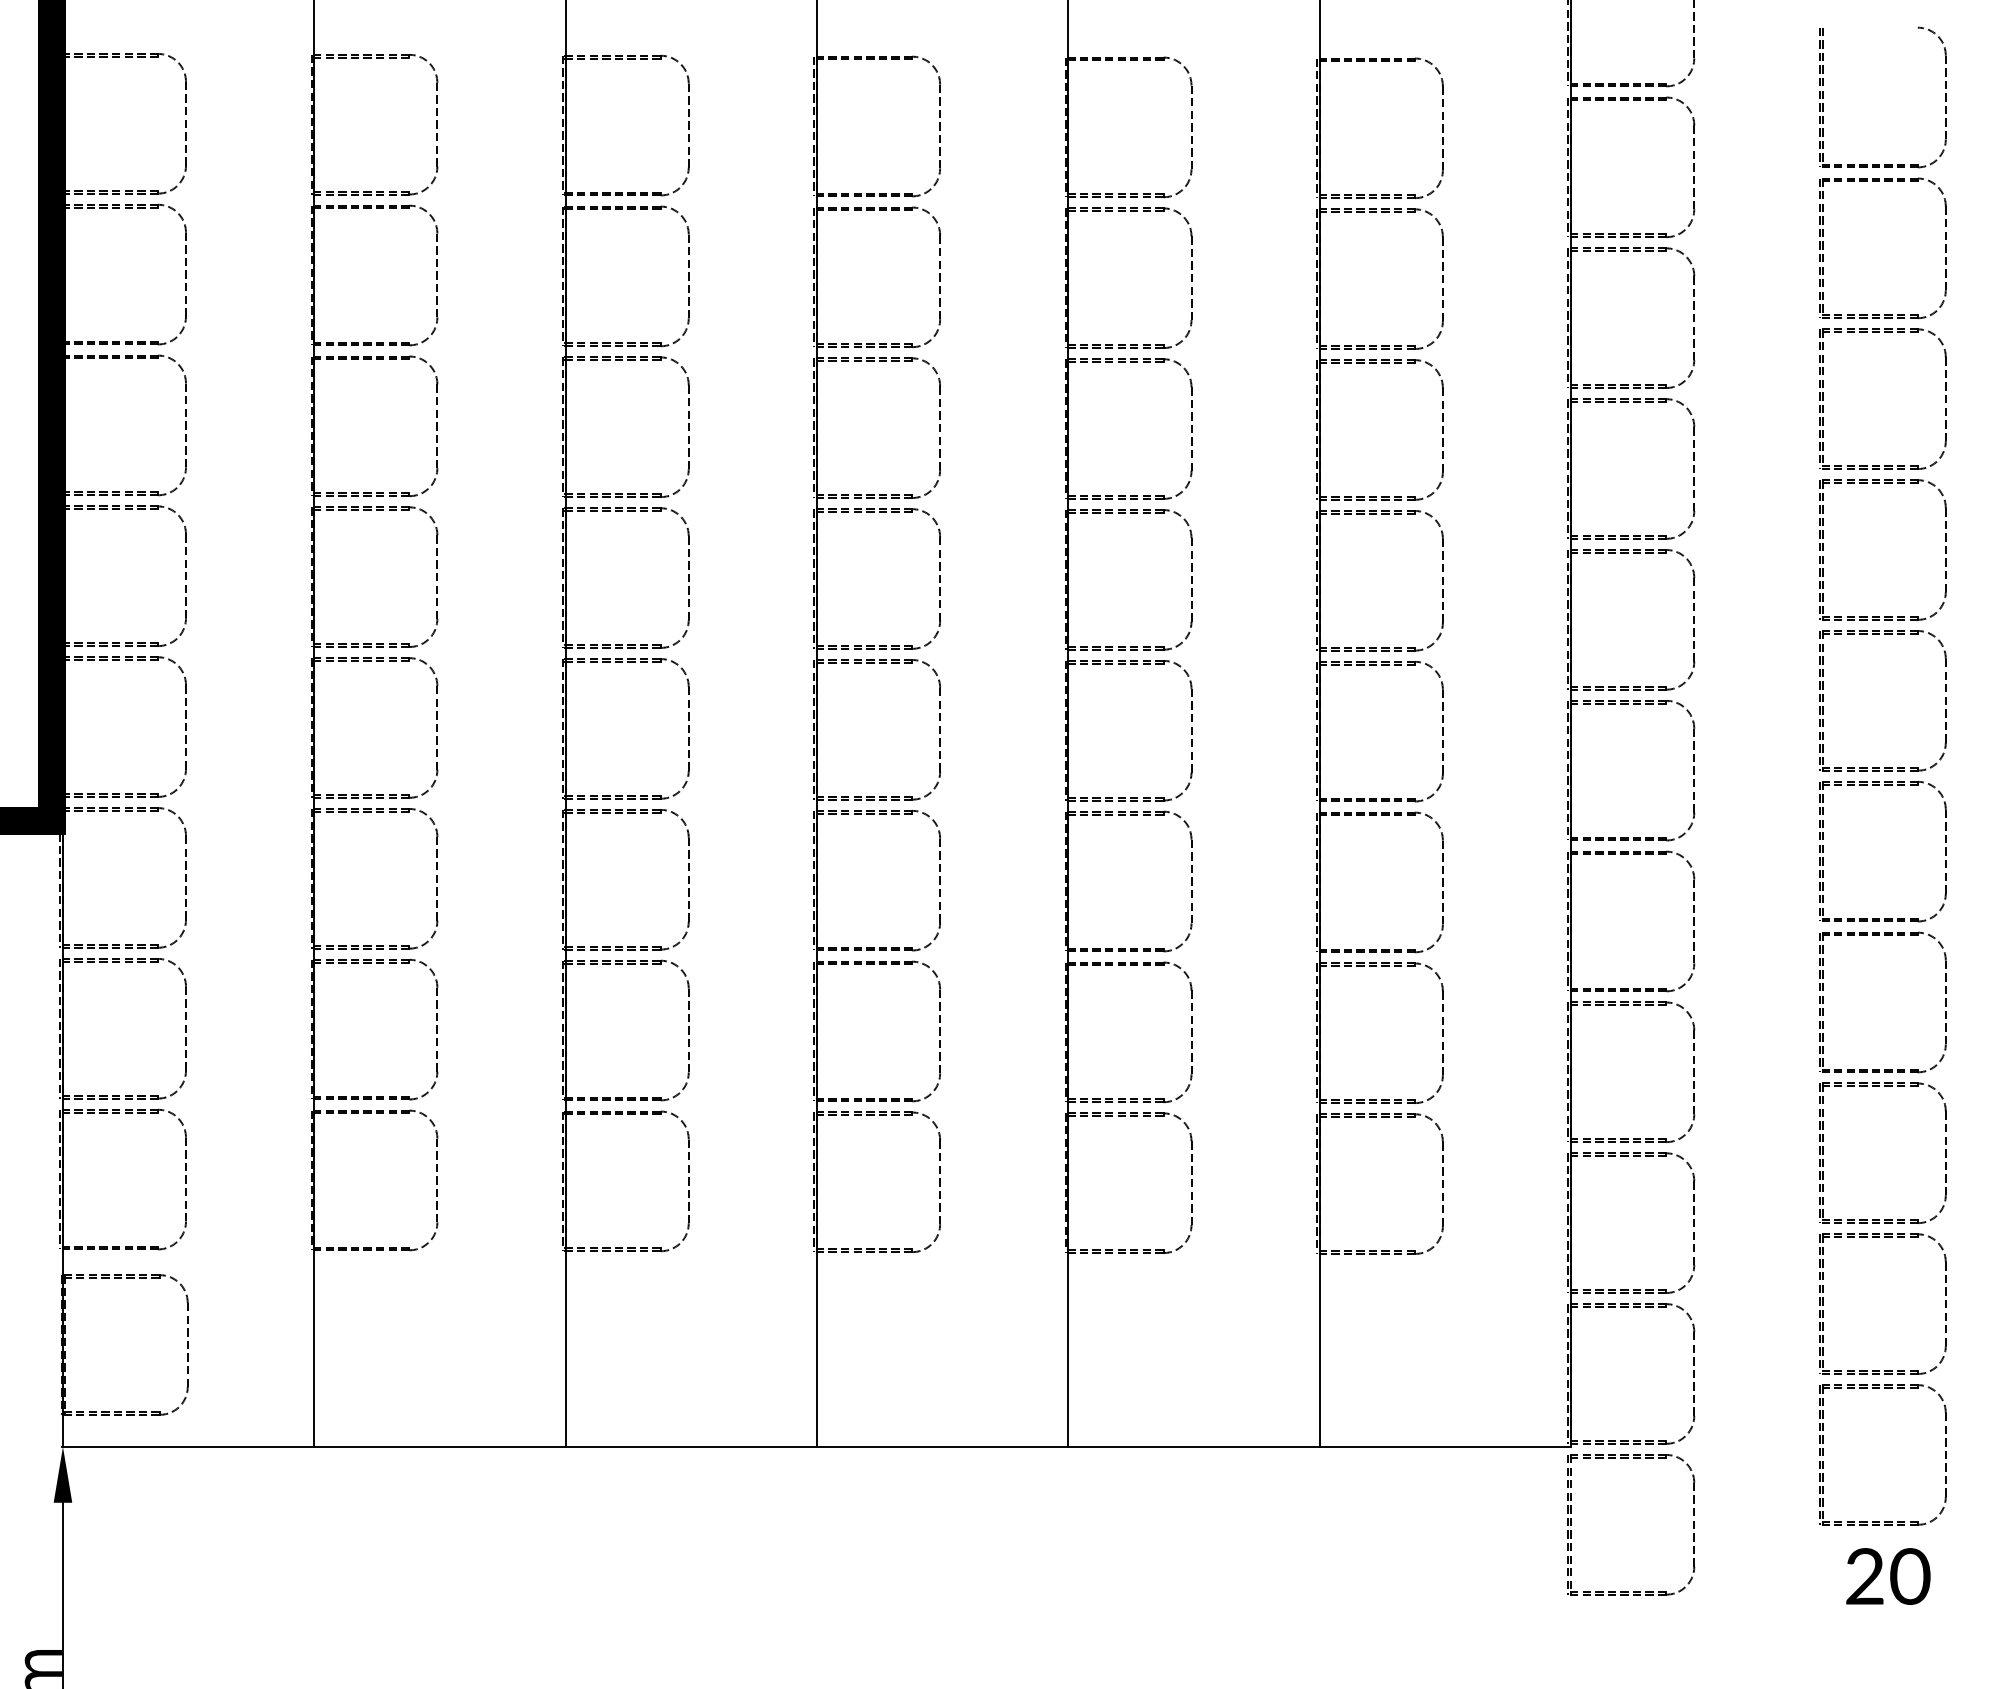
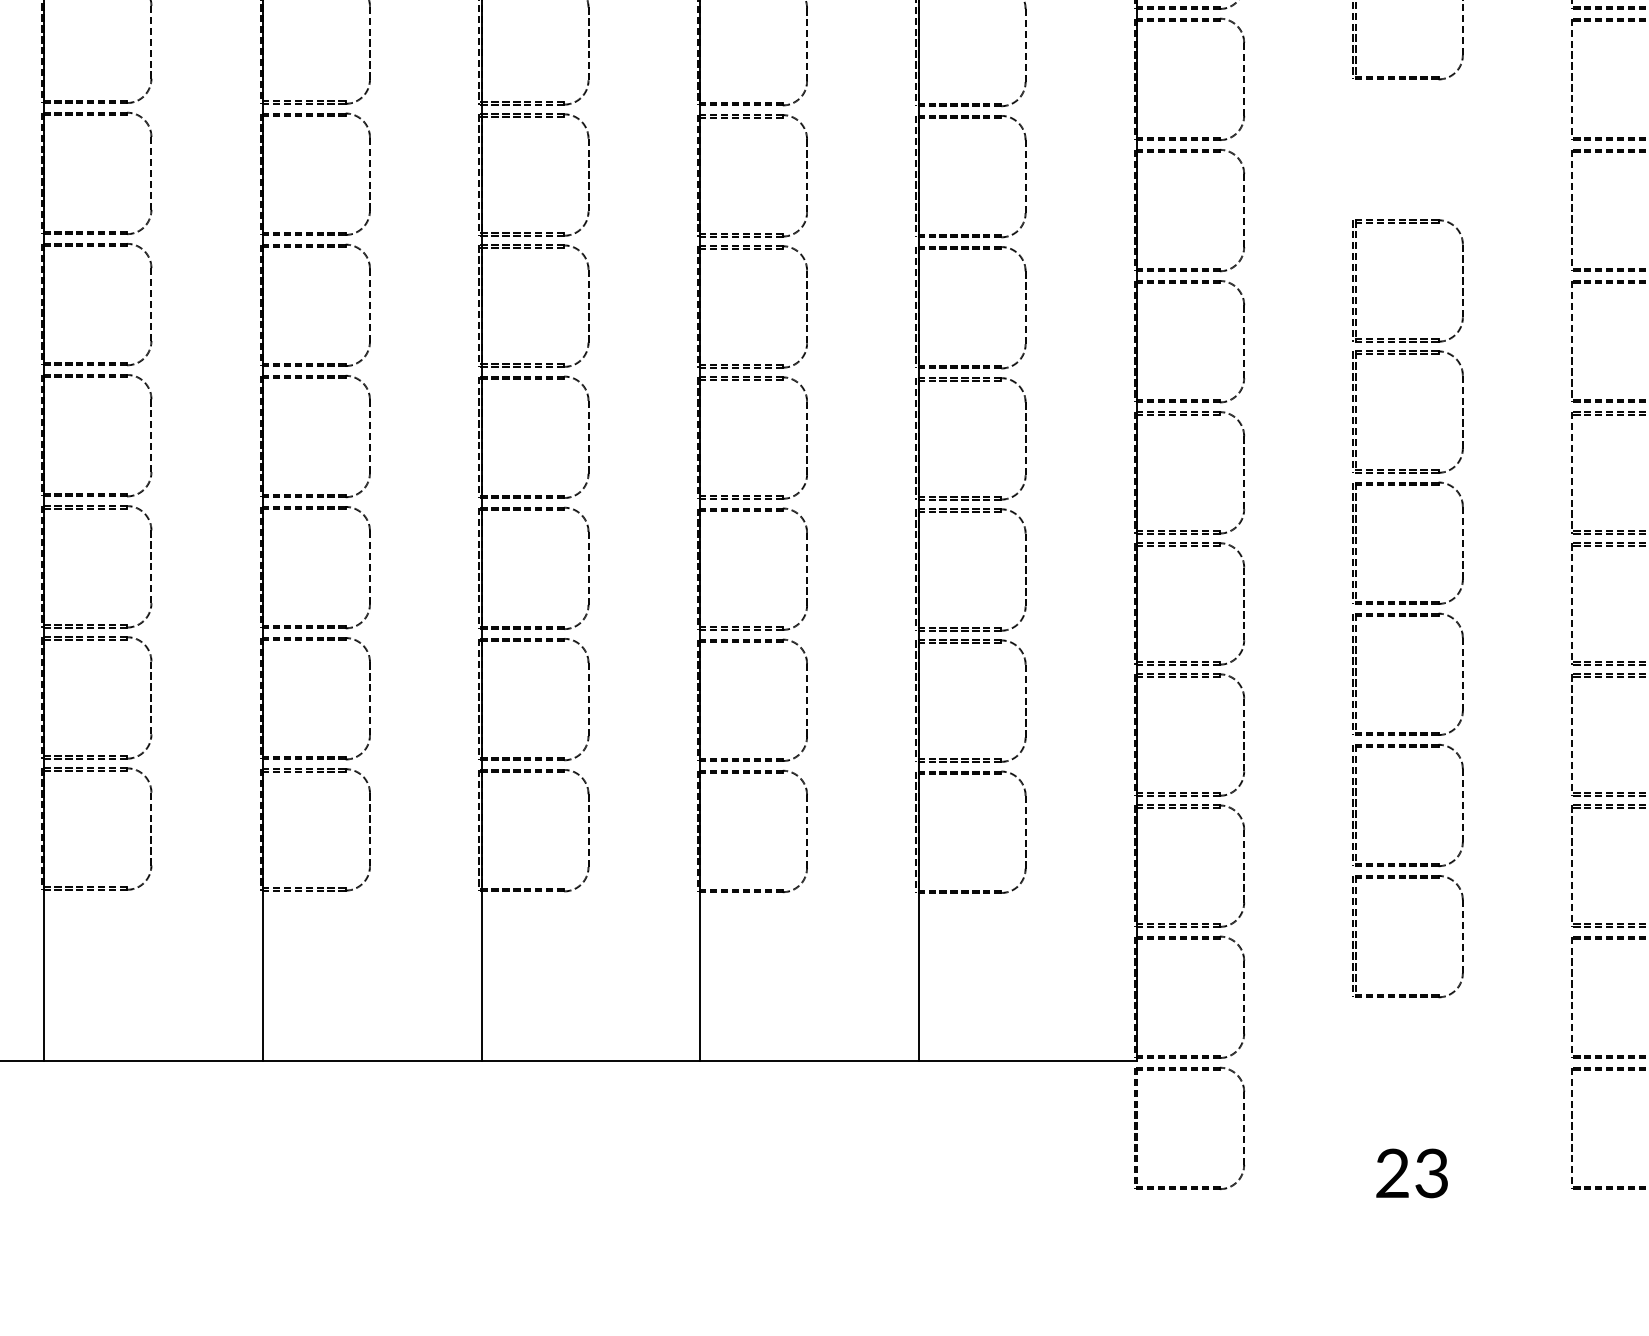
part: (1823, 398) -> (1356, 149), removed
part: (1823, 1454) -> (1356, 1067), removed
text: (1910, 1576) -> (1432, 1173), 20 -> 23

